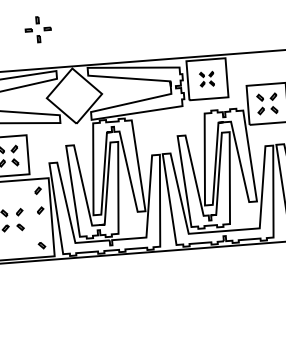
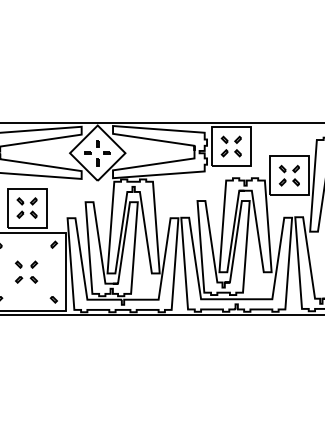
part: (38, 30) -> (97, 153), moved
part: (206, 79) -> (230, 146), size x1.43
part: (40, 210) -> (55, 264), removed

